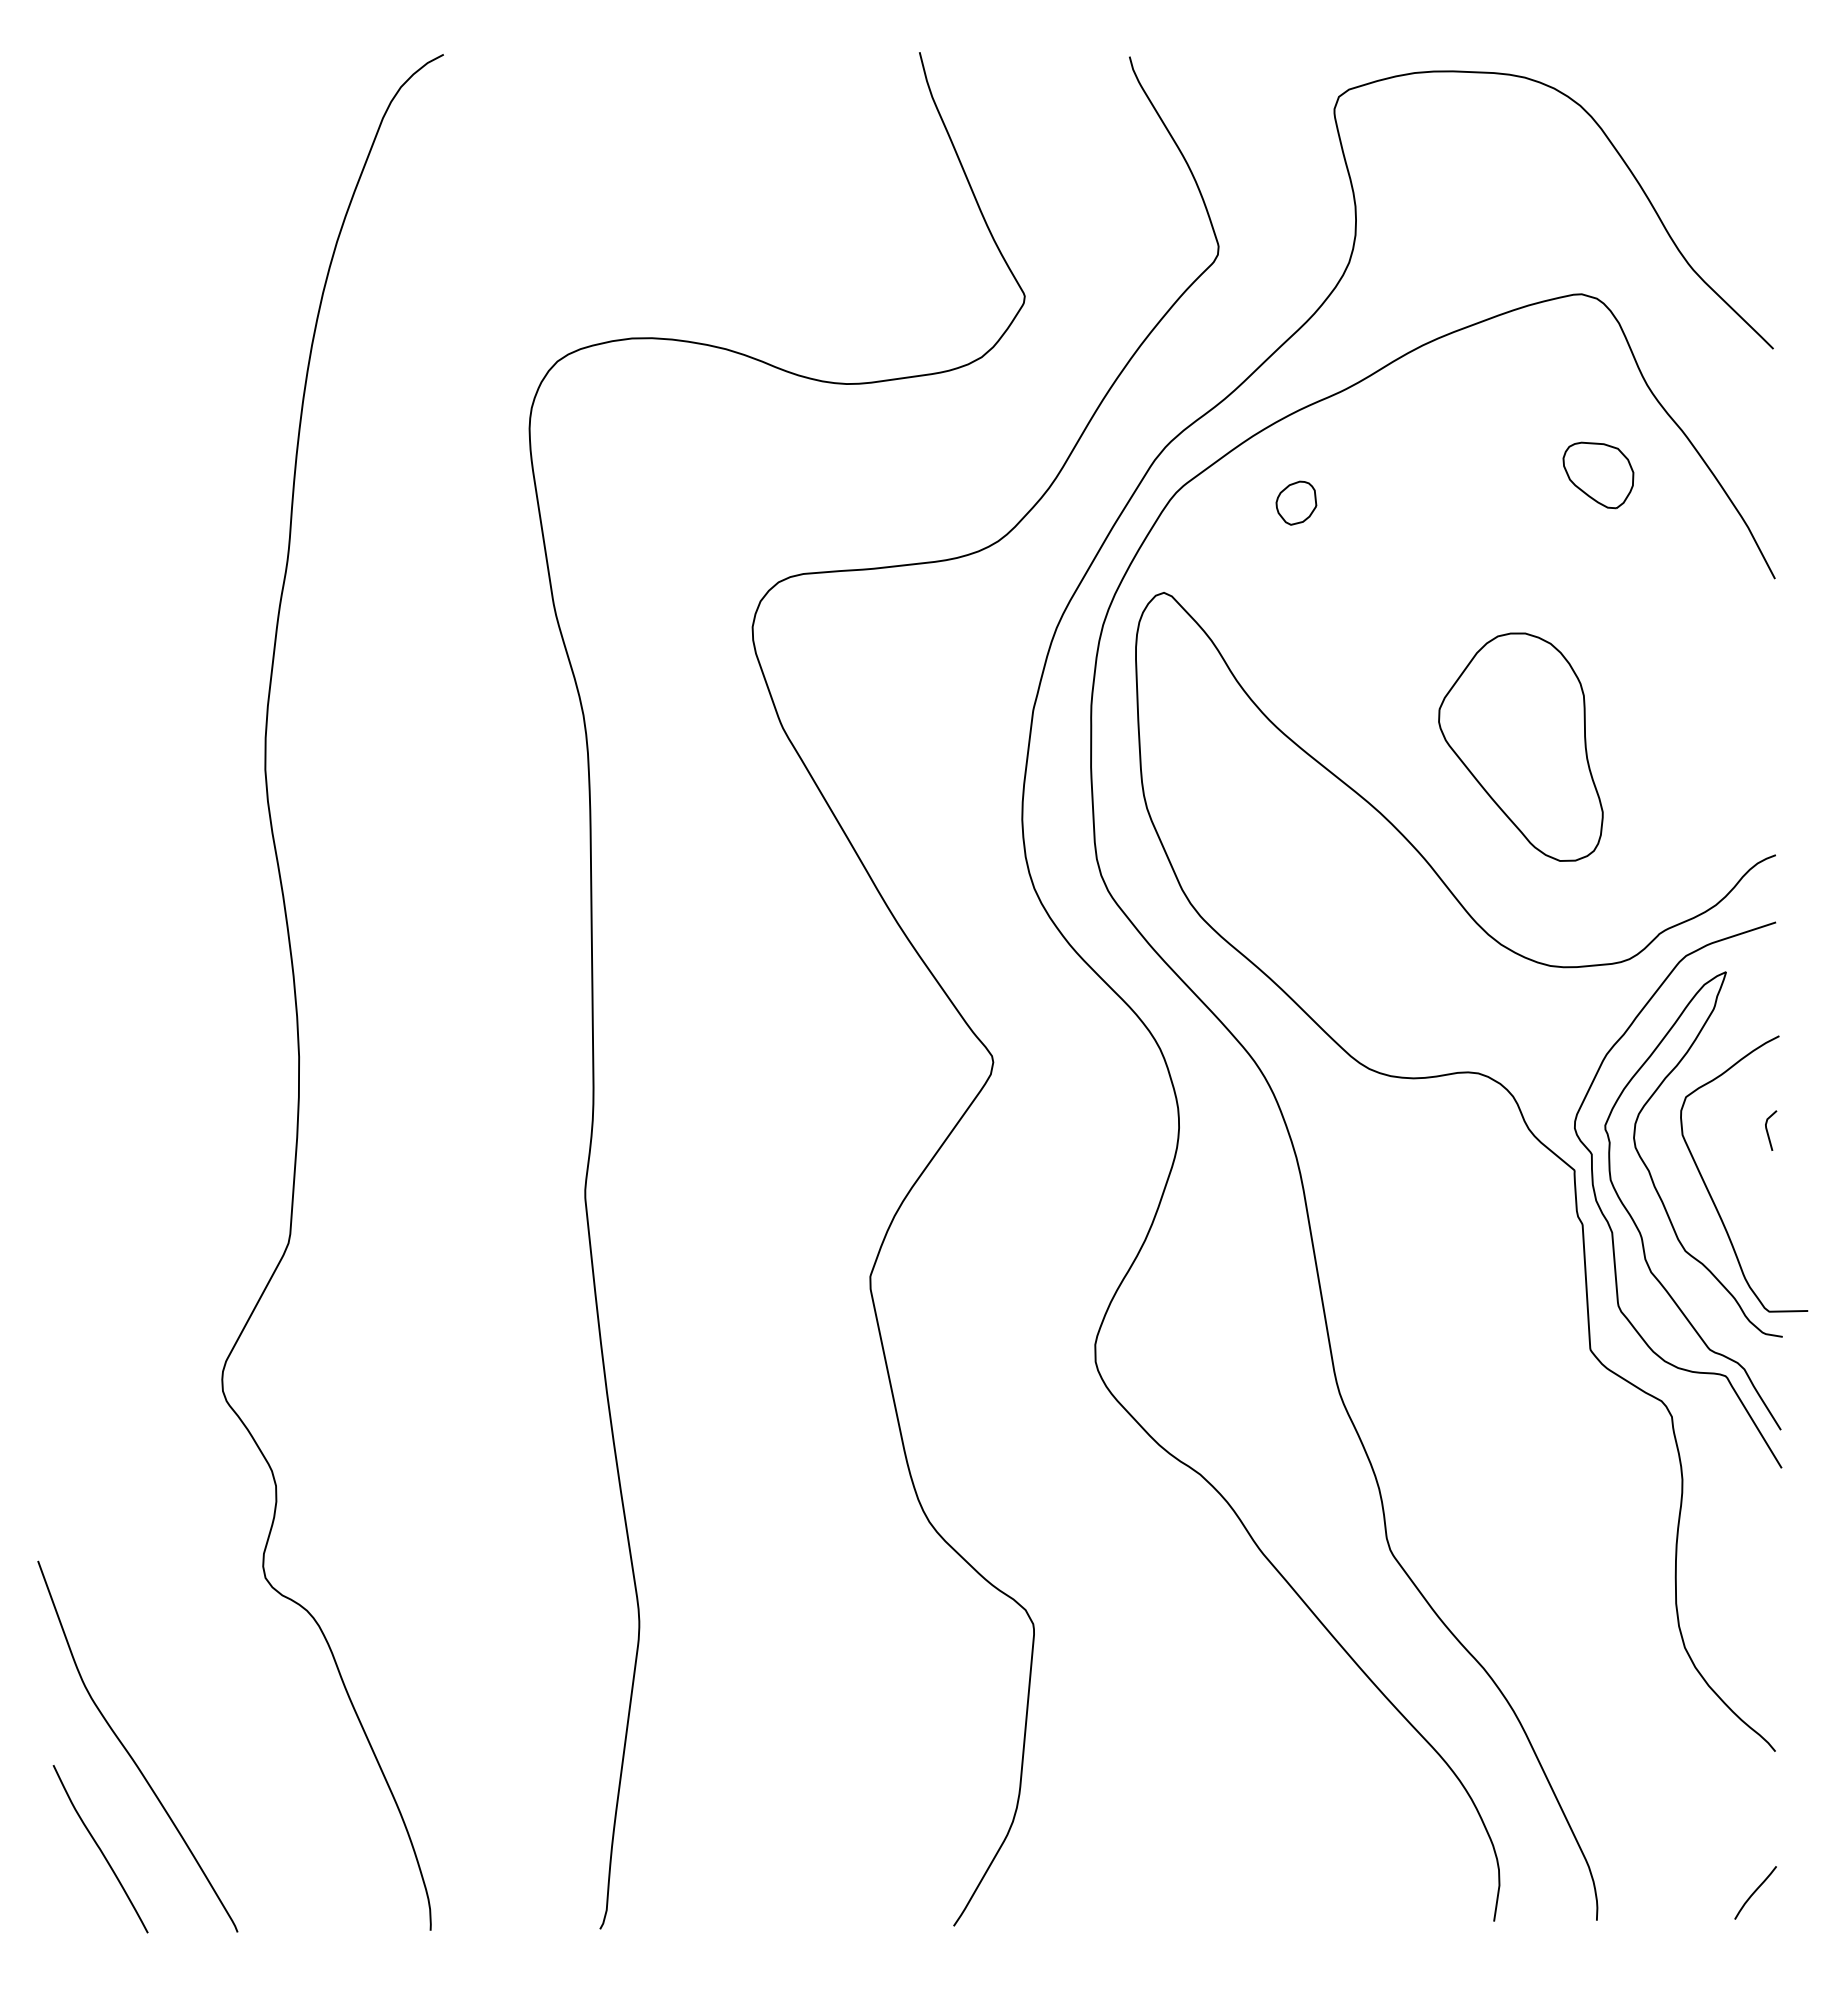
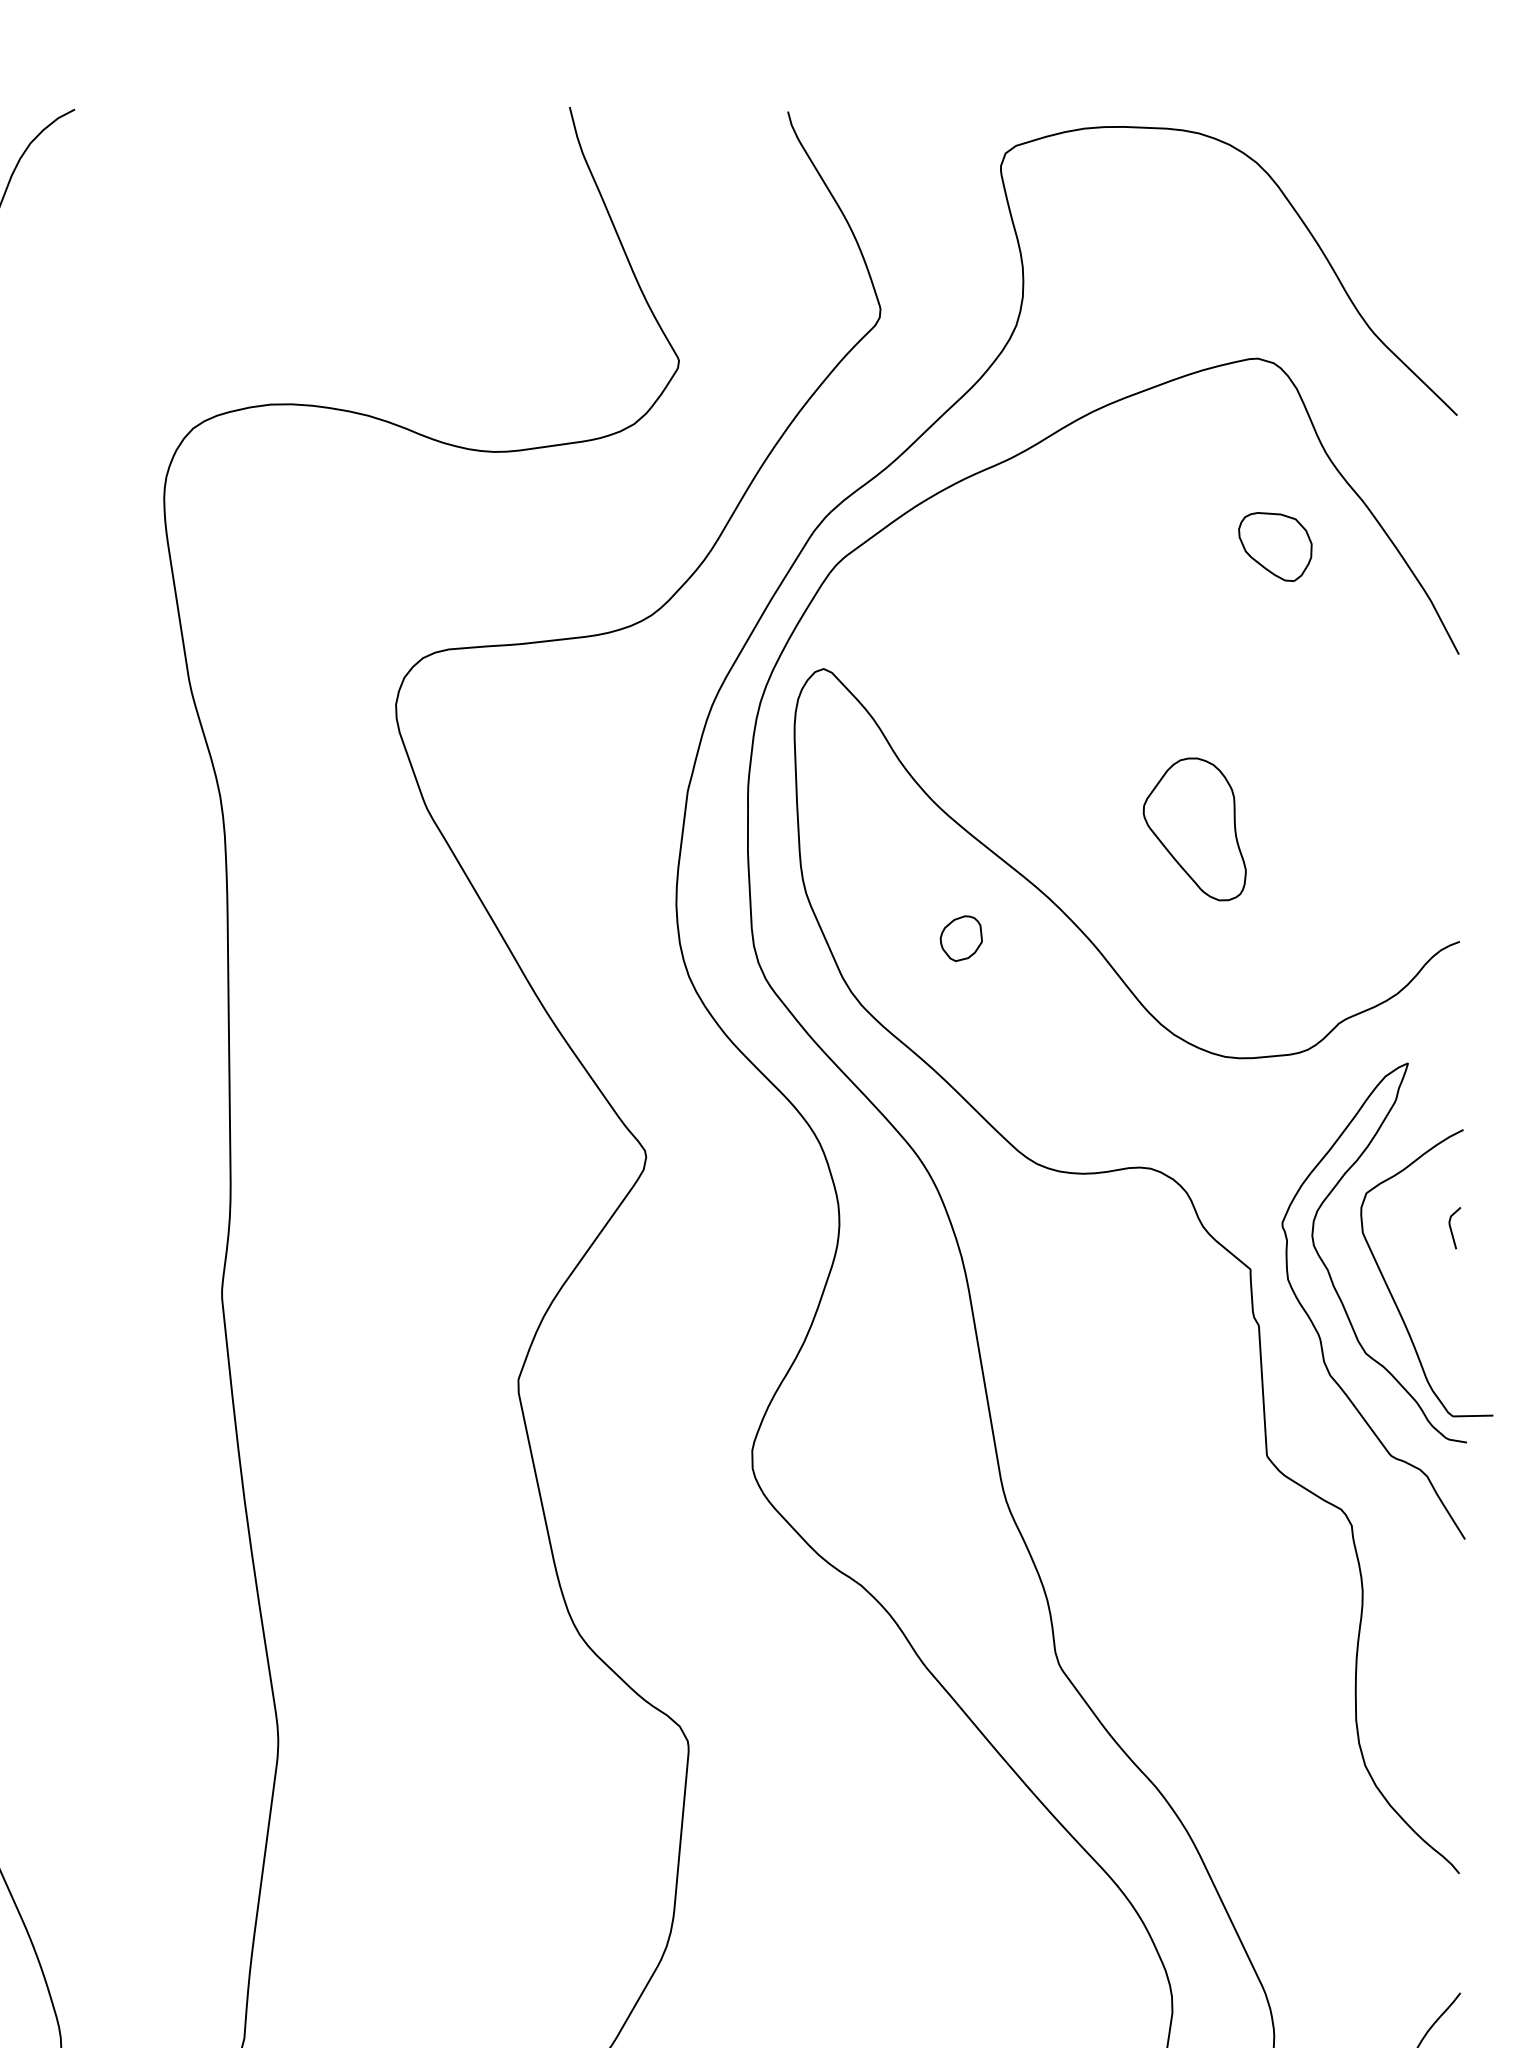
part: (1296, 502) -> (961, 937), moved
part: (1520, 746) -> (1194, 828), size x0.6
curve: (1610, 1225) -> (1287, 1326), removed

